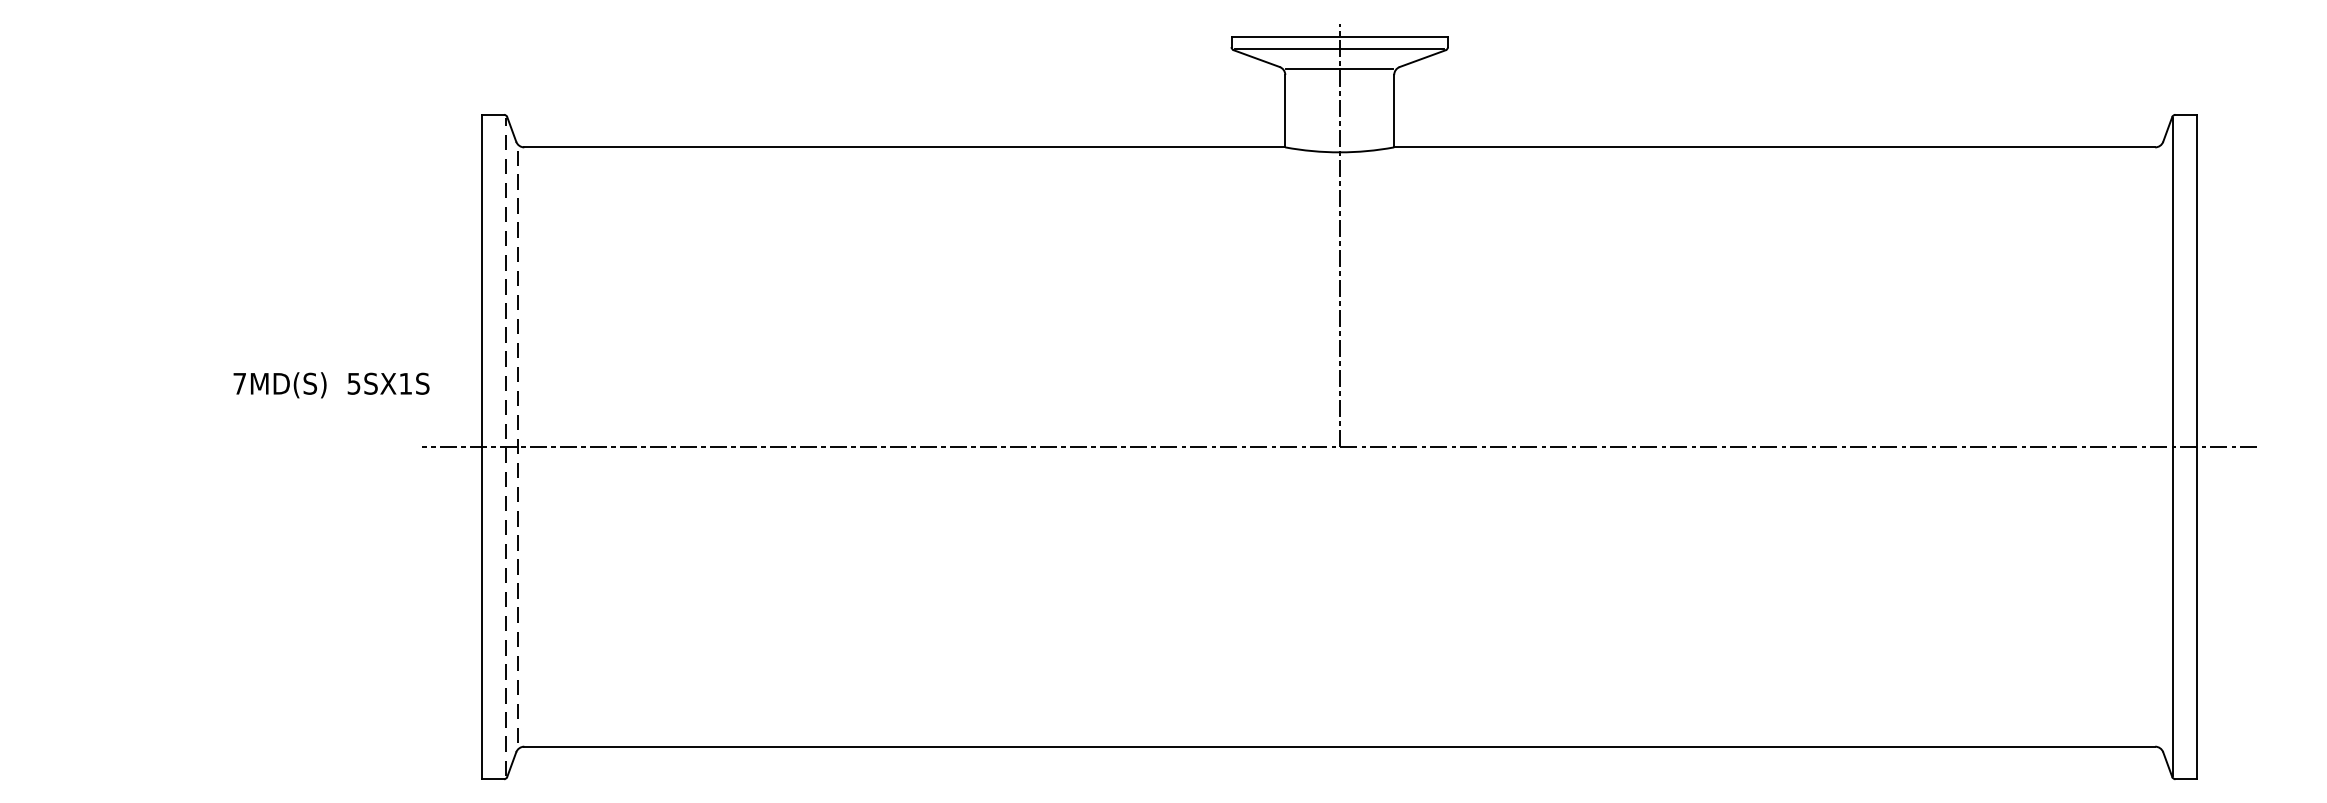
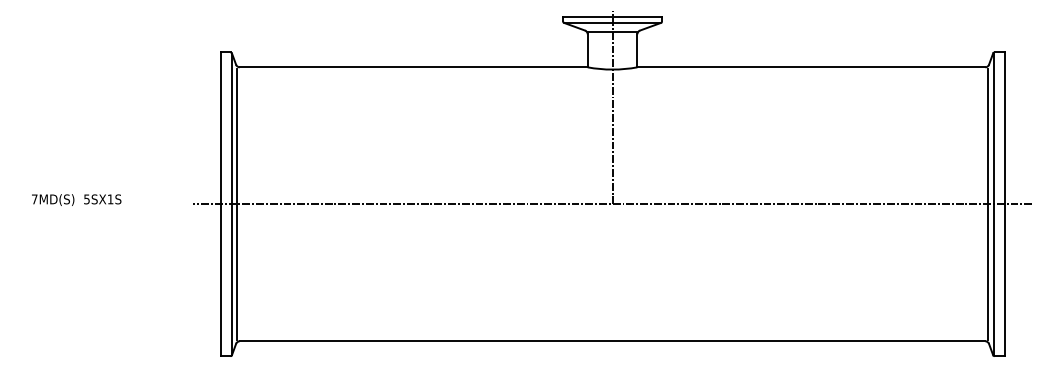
text: (331, 384) -> (76, 199), moved
line: (506, 445) -> (231, 203), dashed -> solid
line: (519, 445) -> (237, 203), dashed -> solid
line: (2162, 445) -> (988, 203), added

